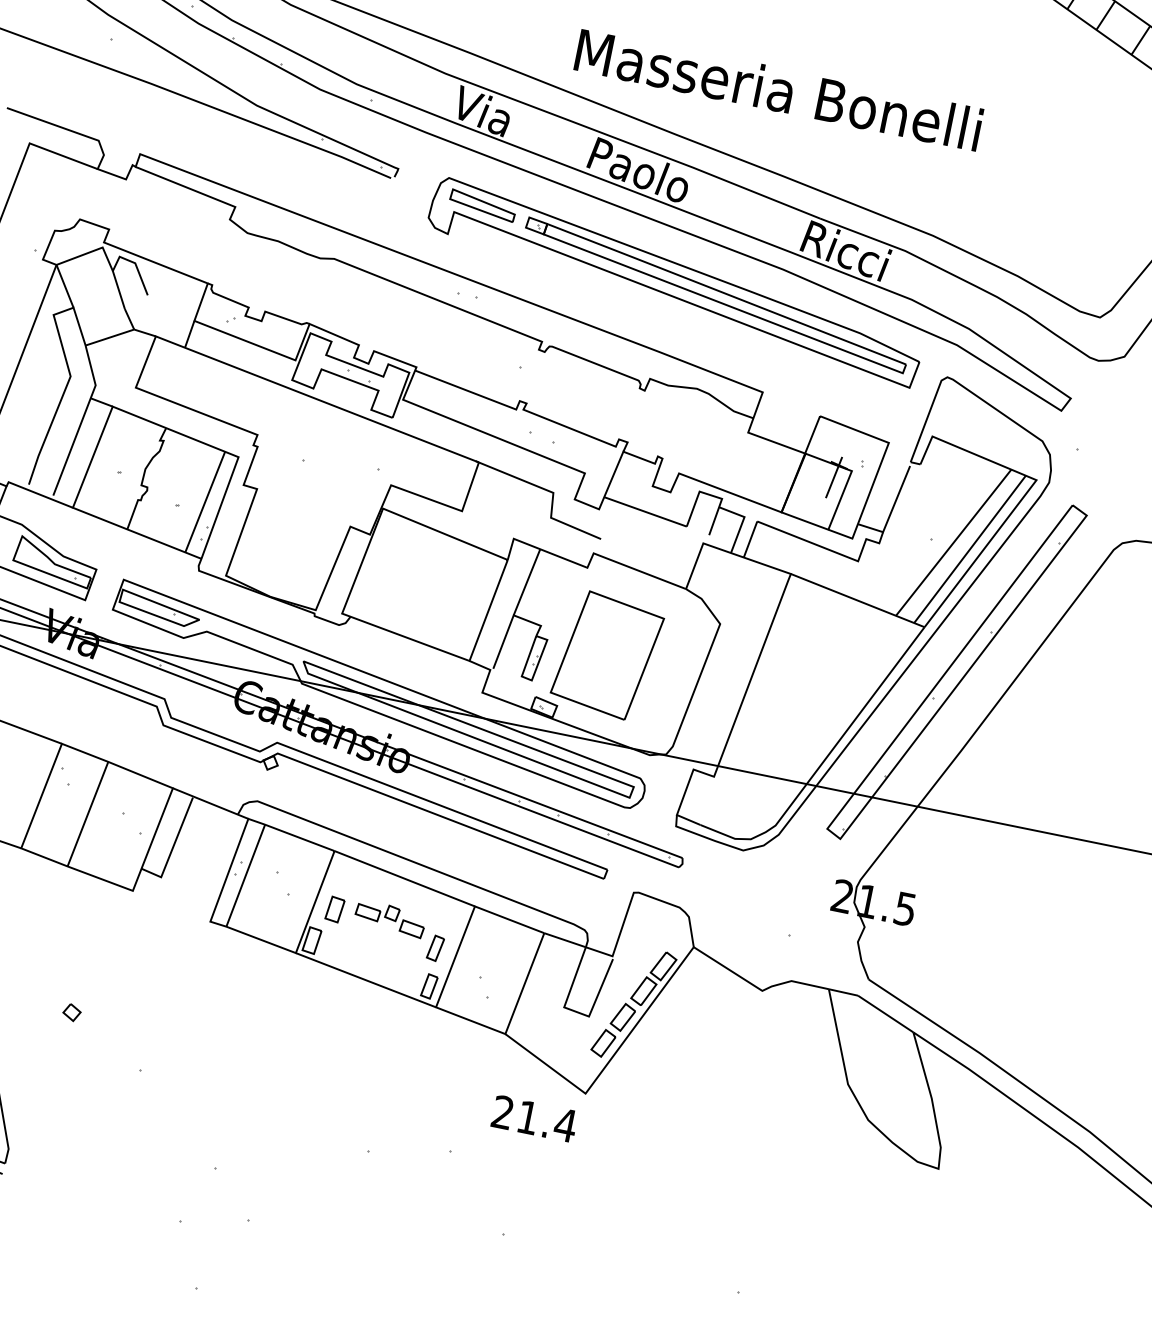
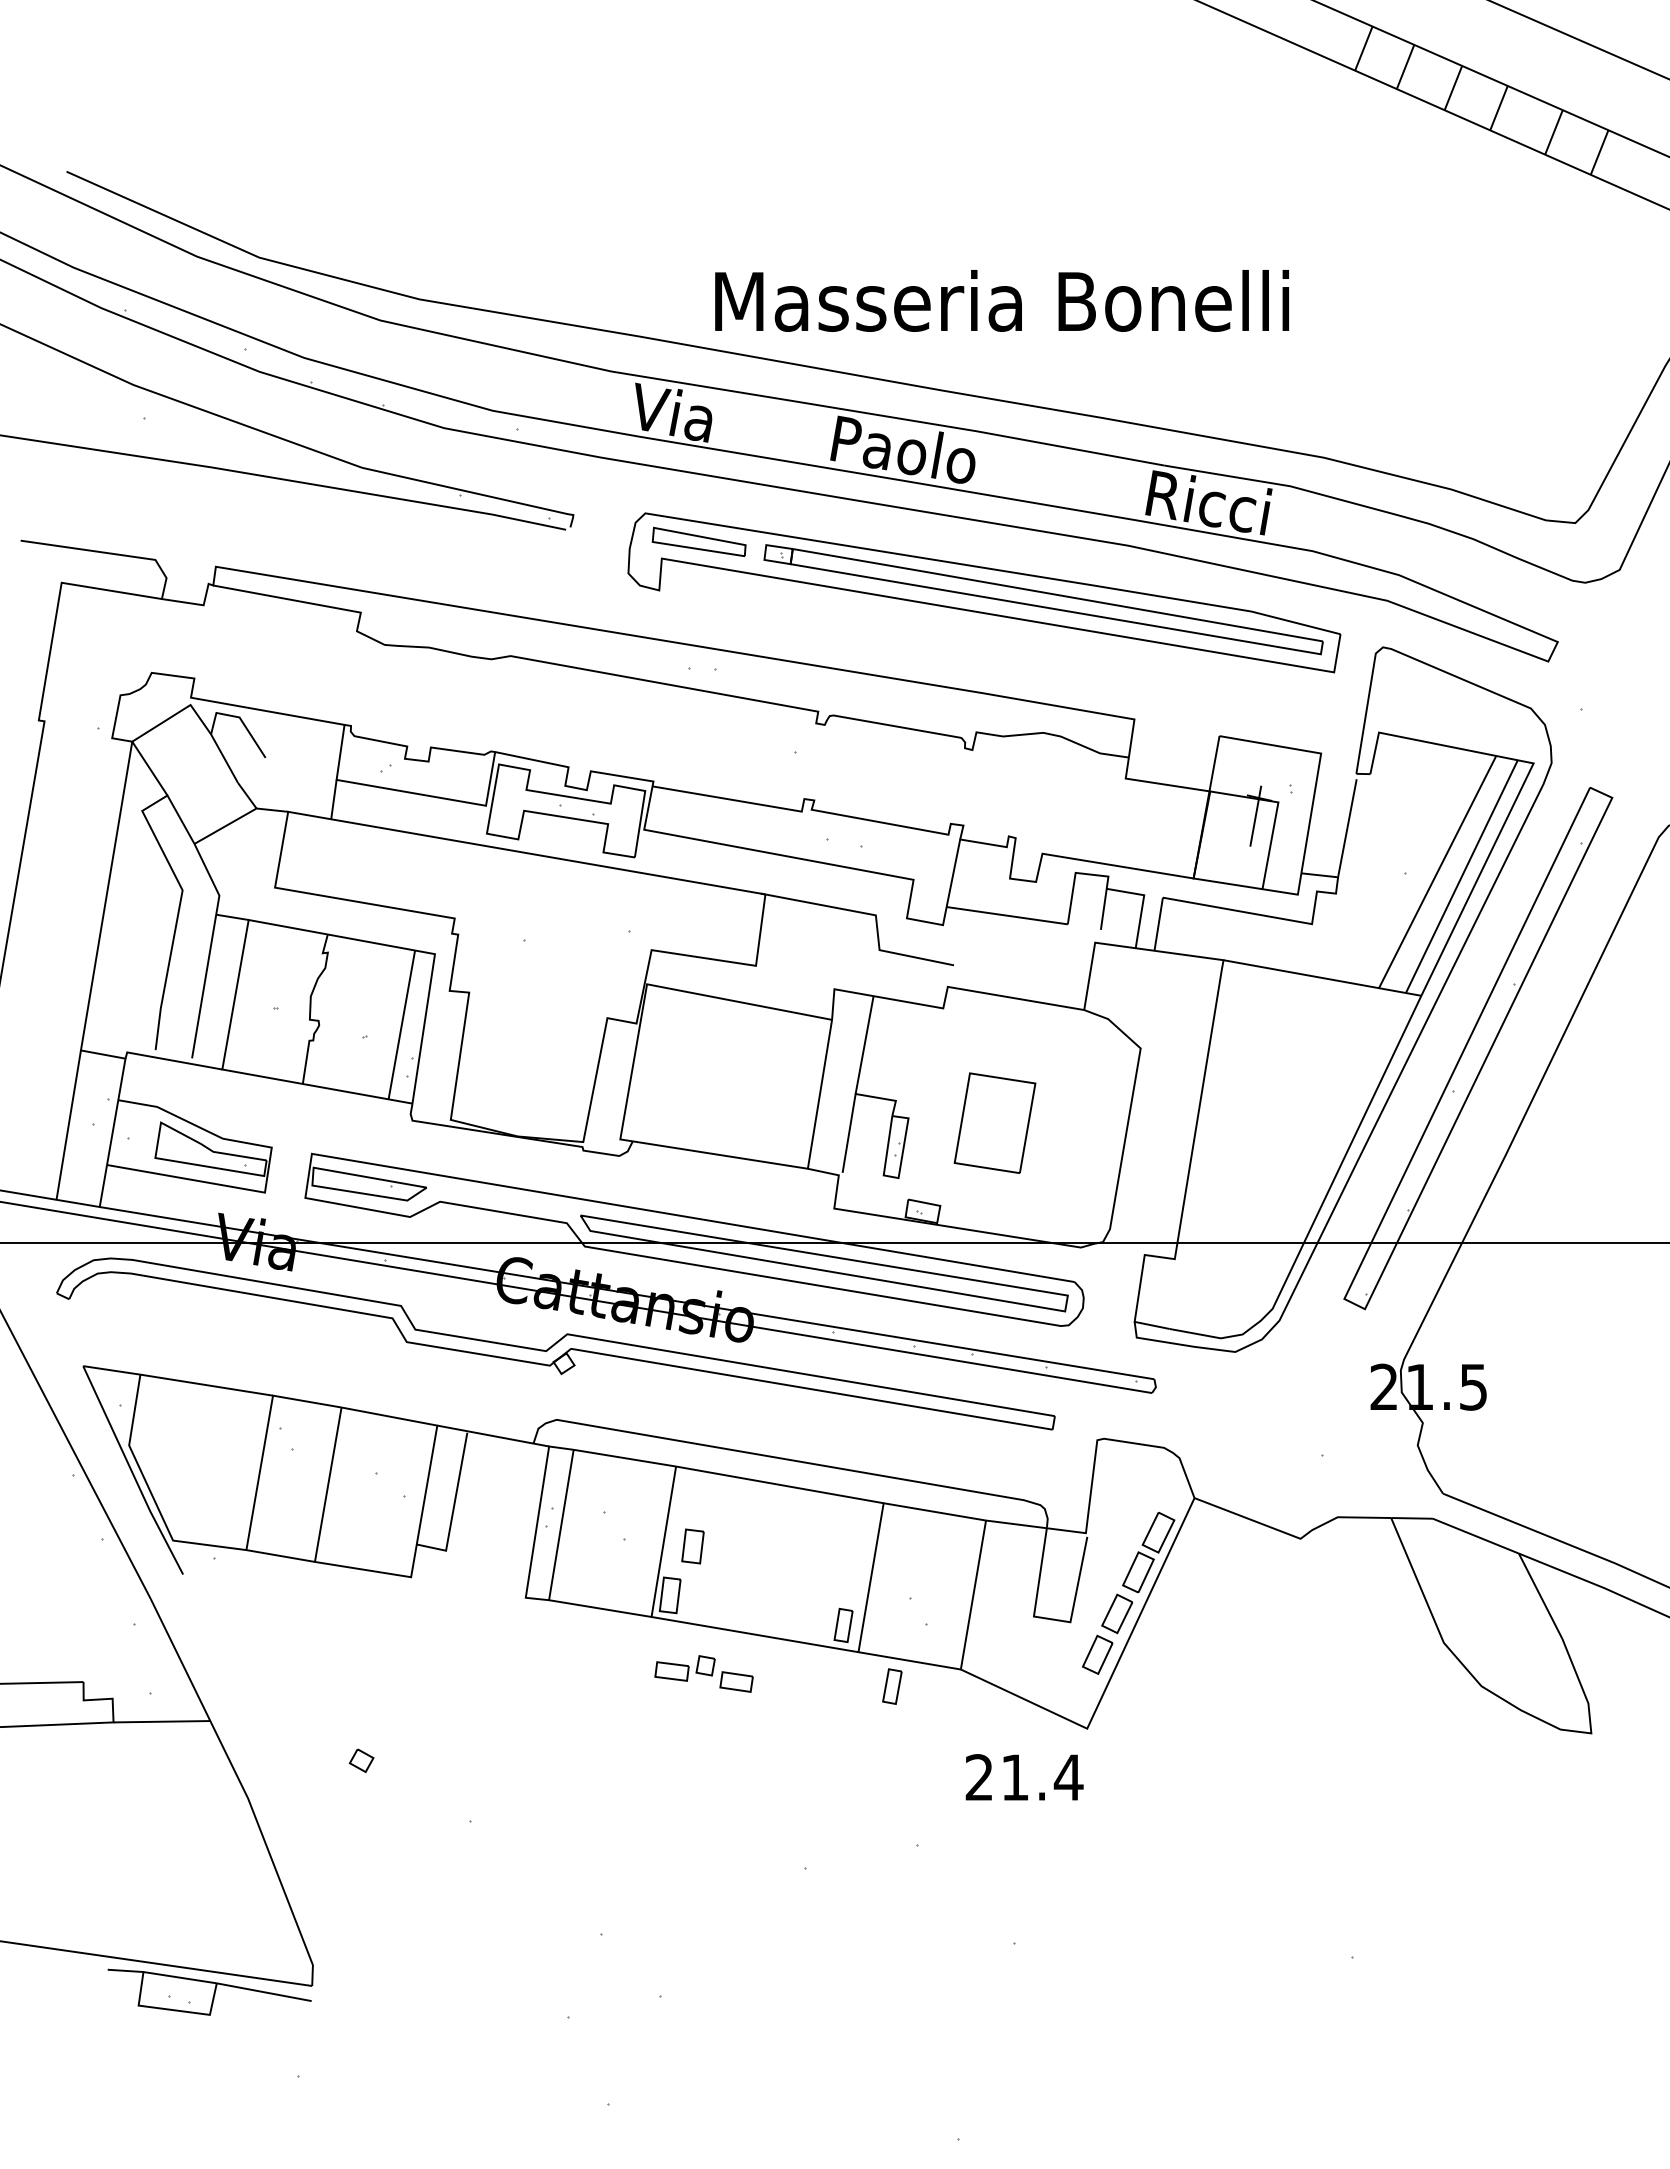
text: (778, 89) -> (1001, 300), moved
part: (606, 655) -> (994, 1123), size x0.6
part: (389, 918) -> (703, 1673), moved
part: (435, 948) -> (892, 1686), moved

